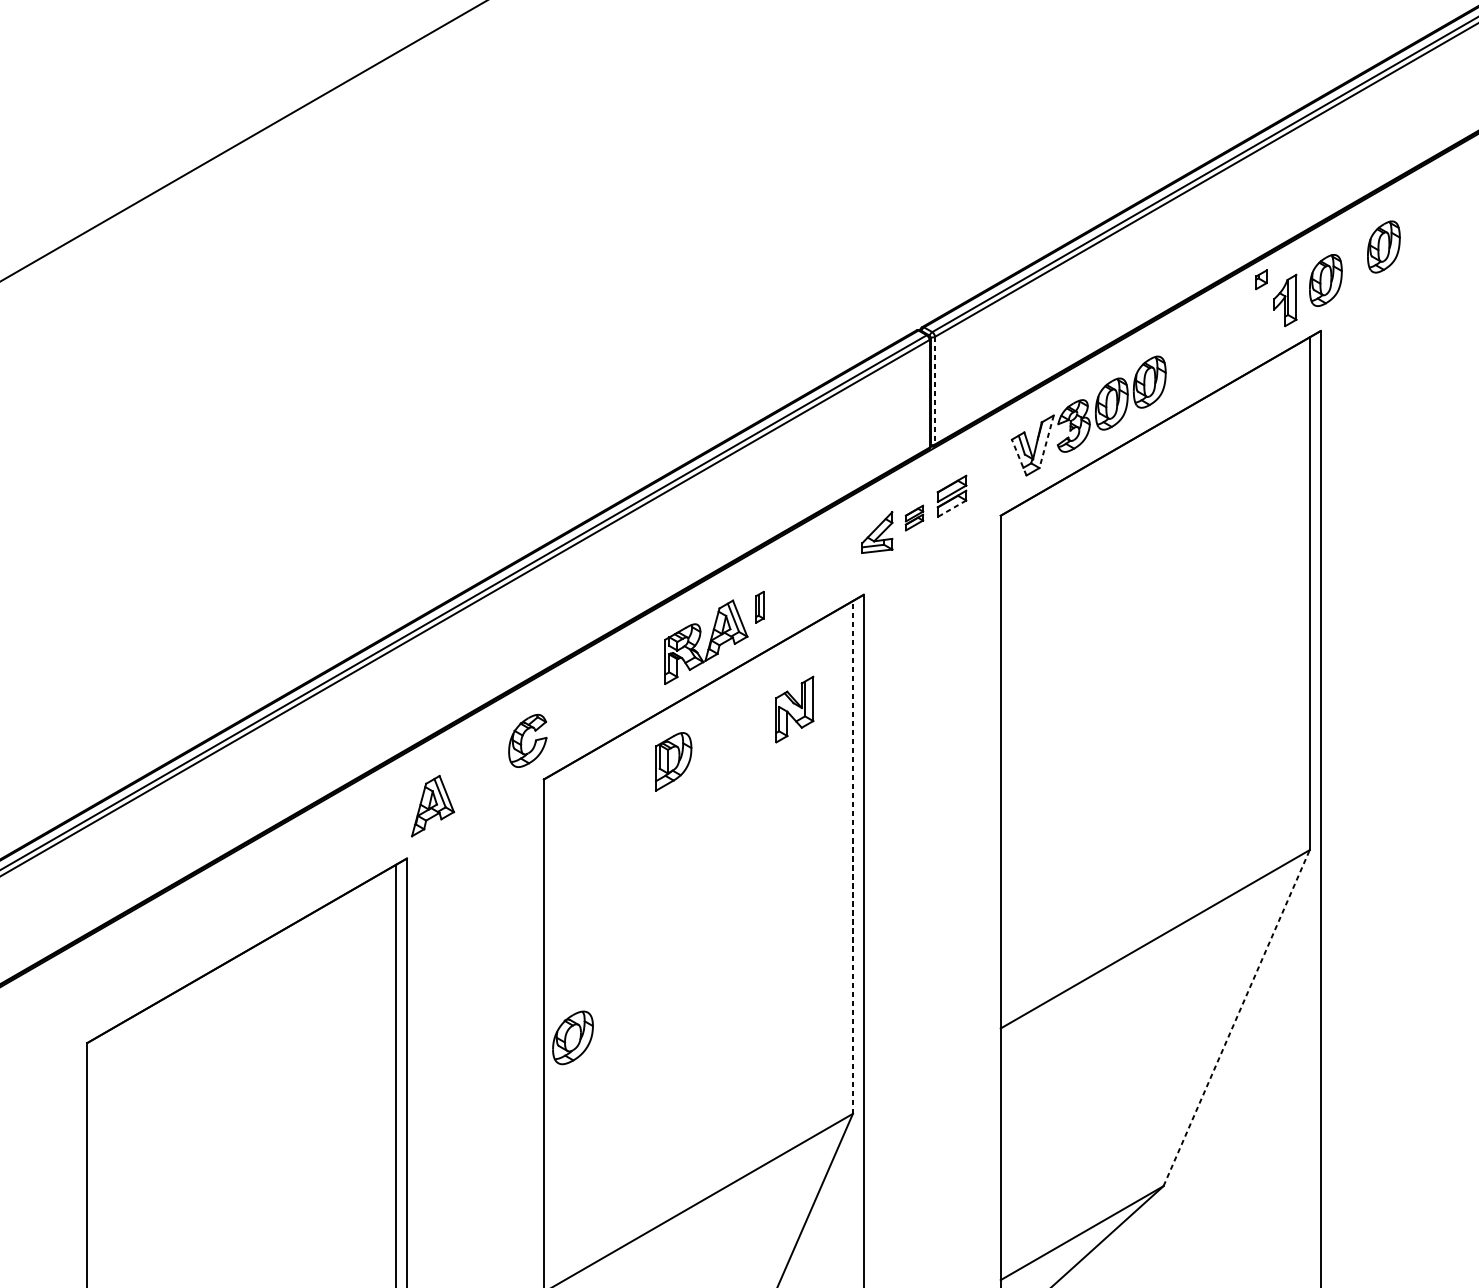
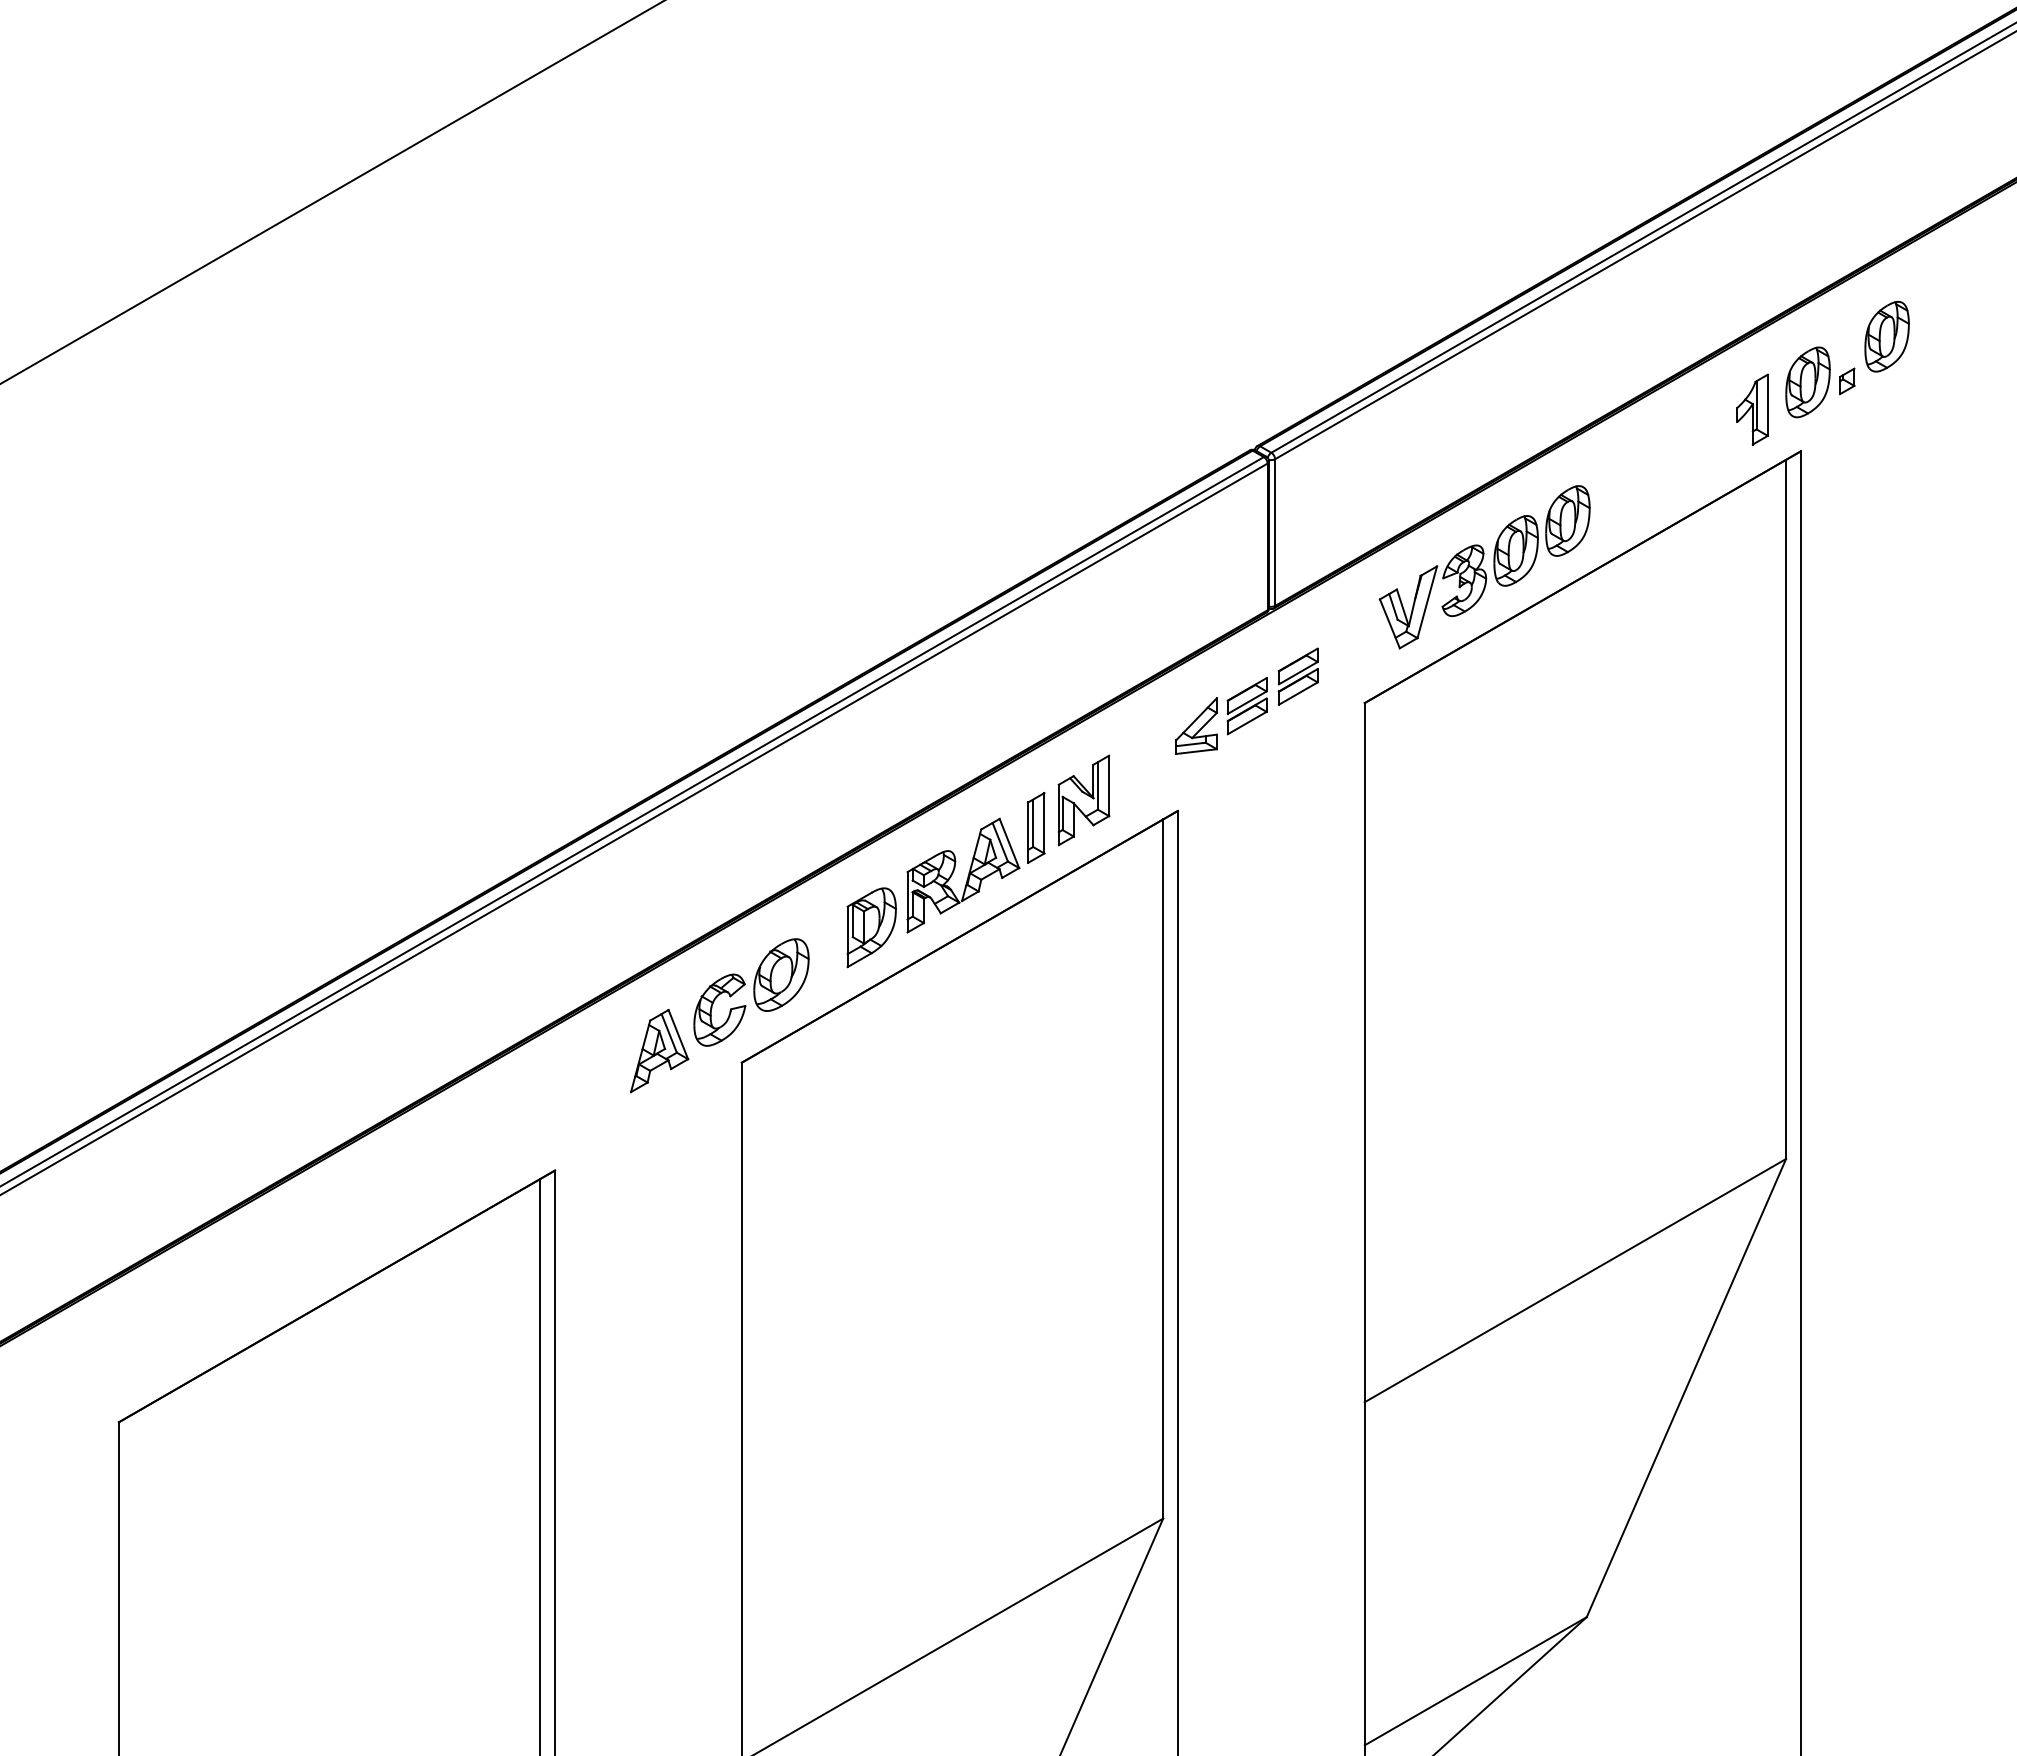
part: (1261, 279) -> (1847, 381), moved
line: (935, 391) -> (1275, 533), dashed -> solid
line: (1046, 441) -> (1427, 602), dashed -> solid
line: (1018, 457) -> (1389, 623), dashed -> solid
line: (951, 508) -> (1297, 693), dashed -> solid
part: (914, 518) -> (1246, 706), size x1.67
part: (760, 606) -> (1036, 827), size x1.67
part: (794, 709) -> (1083, 800), moved
part: (673, 761) -> (871, 927), moved
part: (432, 806) -> (659, 1051), moved
line: (853, 857) -> (1163, 1169), dashed -> solid
line: (1236, 1018) -> (1686, 1388), dashed -> solid
part: (573, 1037) -> (781, 974), moved

